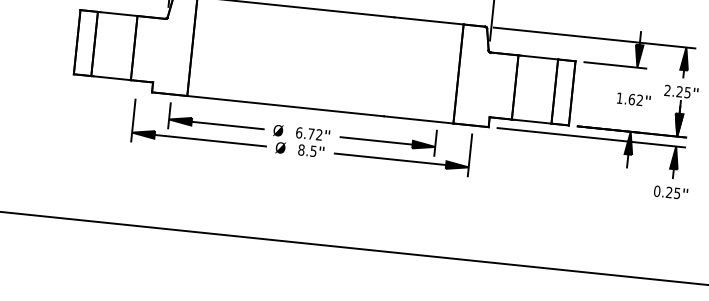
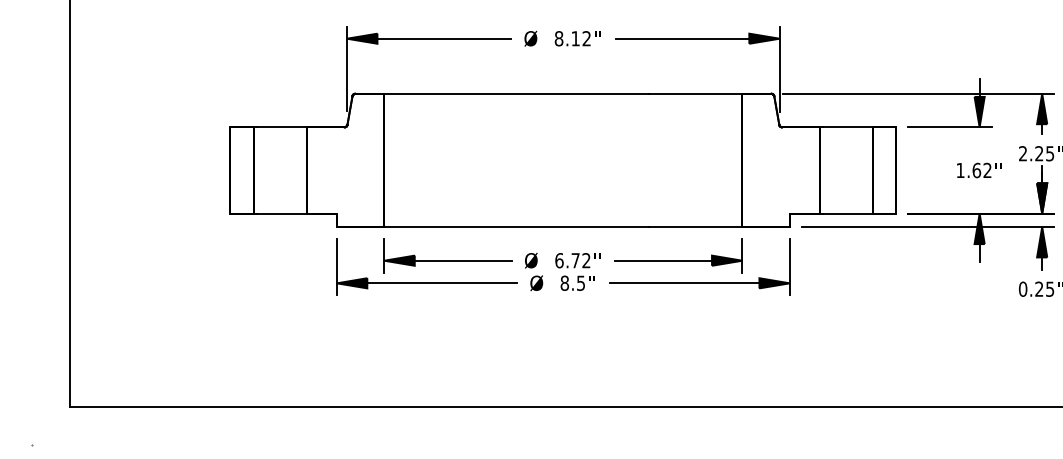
part: (301, 137) -> (563, 266), moved

